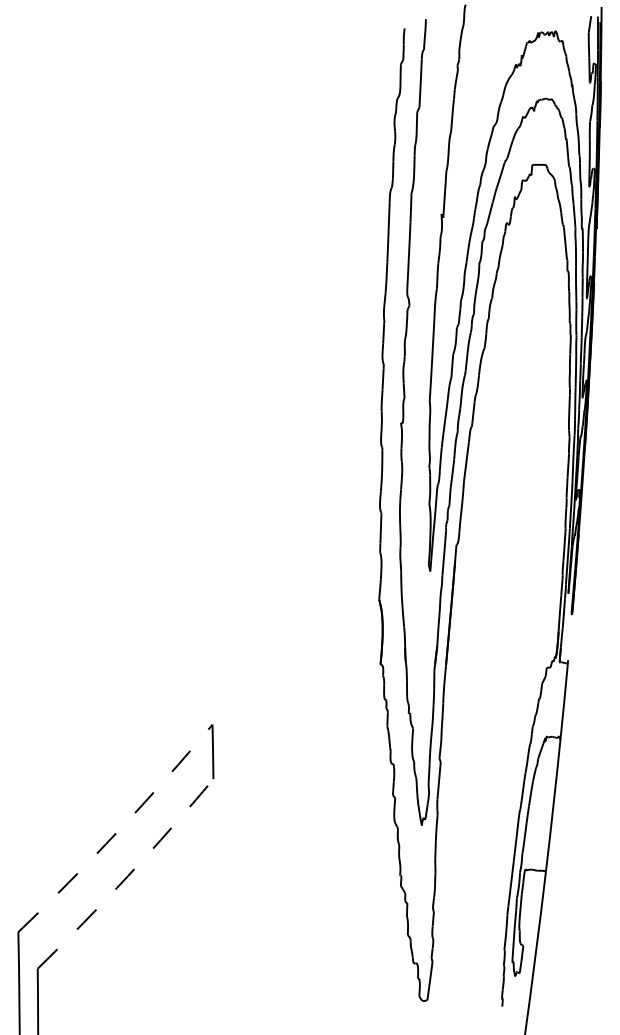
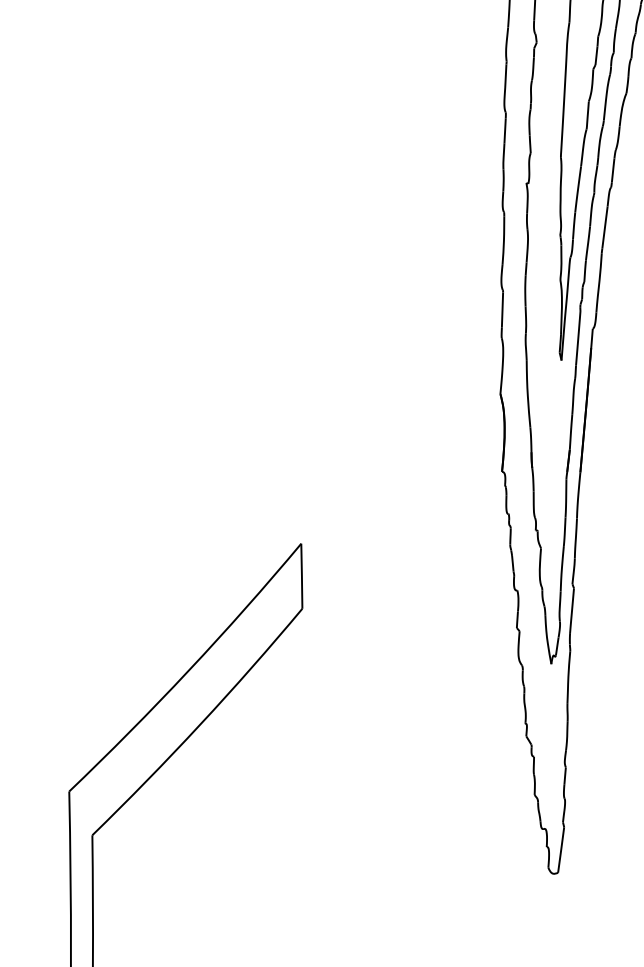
arc: (118, 831) -> (188, 671), dashed -> solid
arc: (127, 876) -> (199, 725), dashed -> solid

